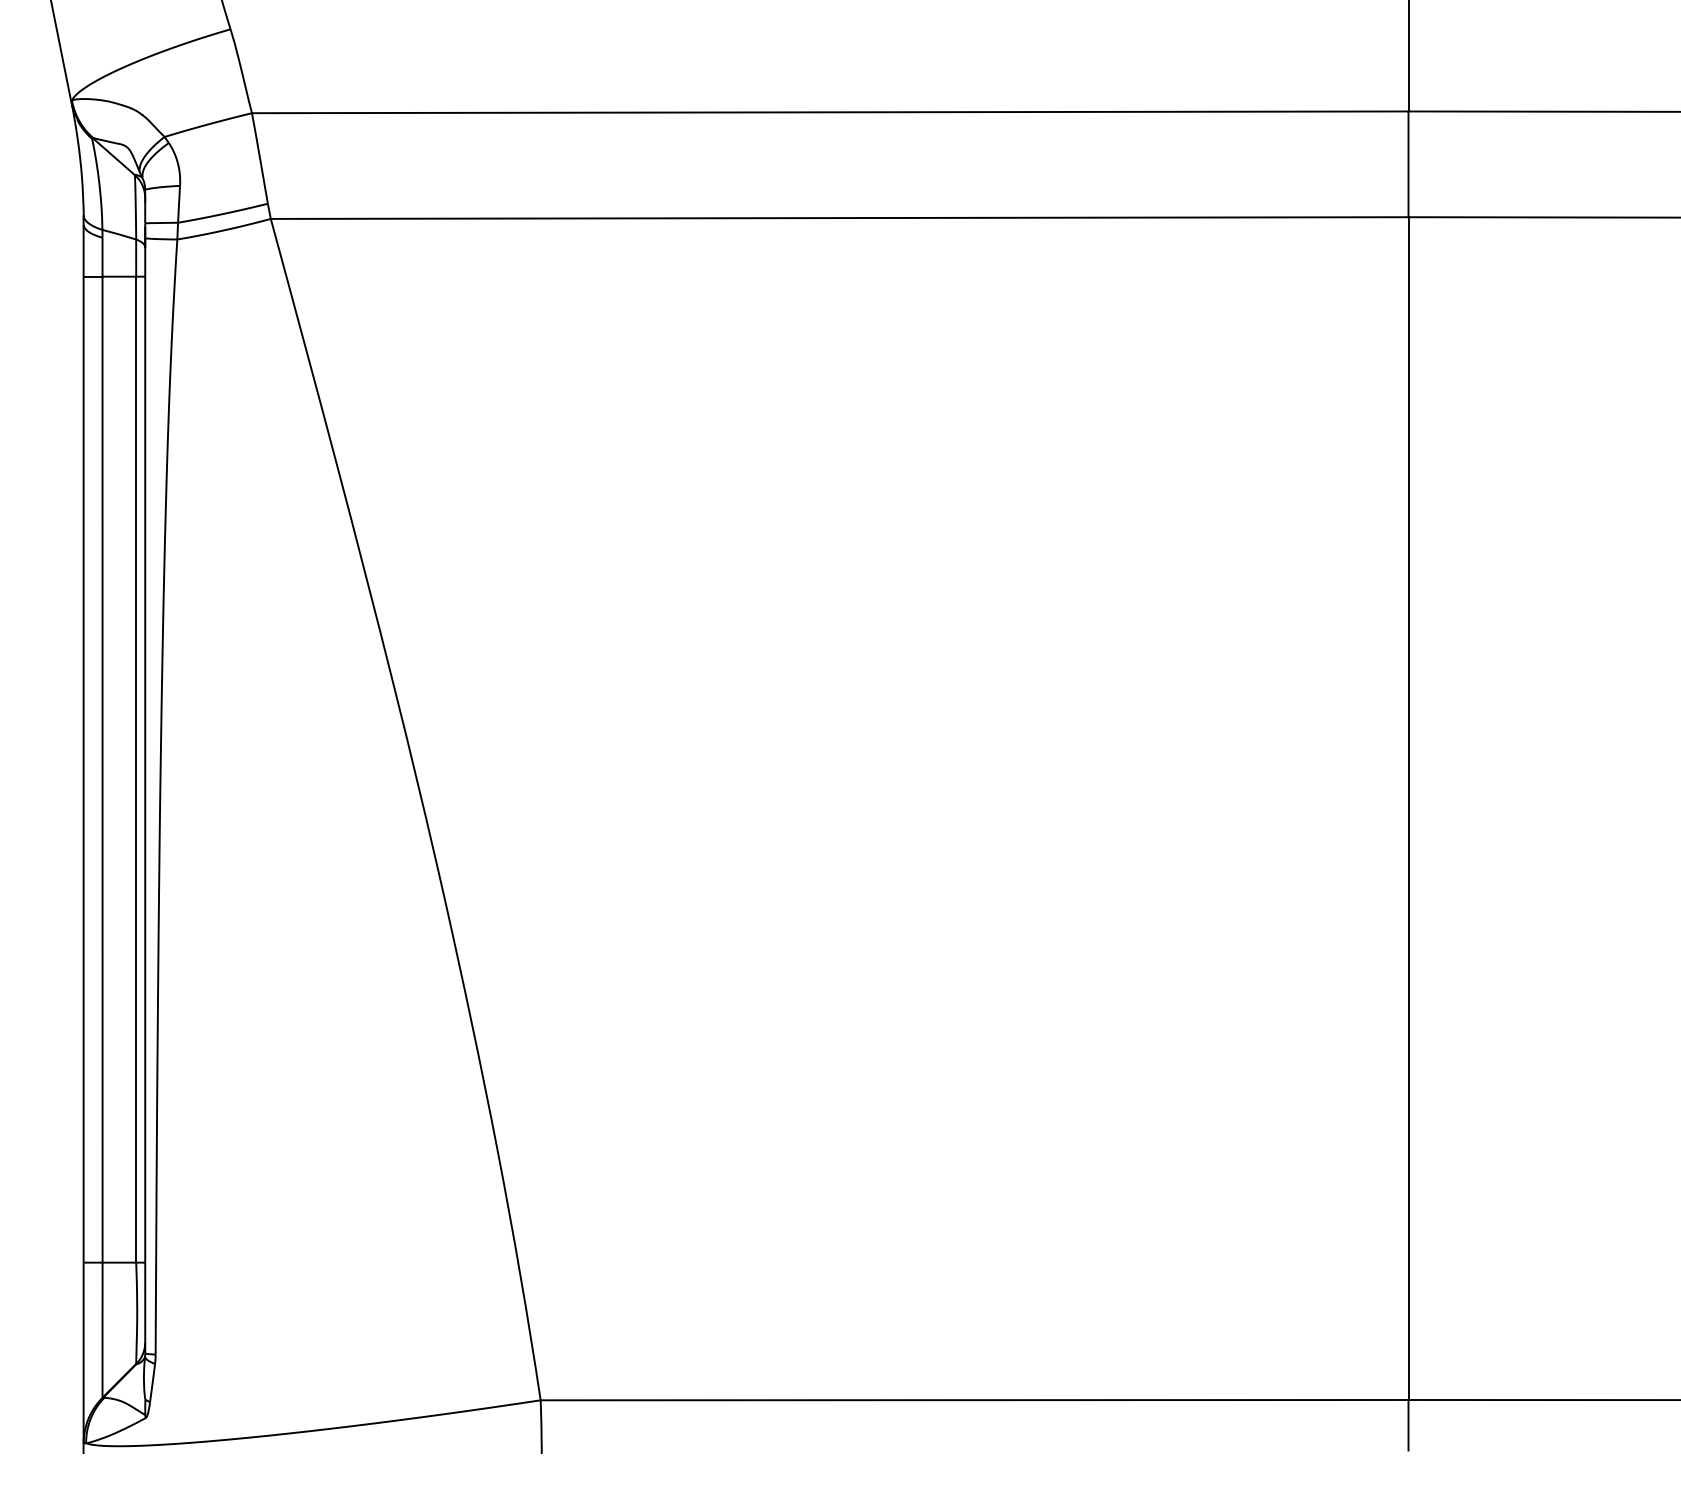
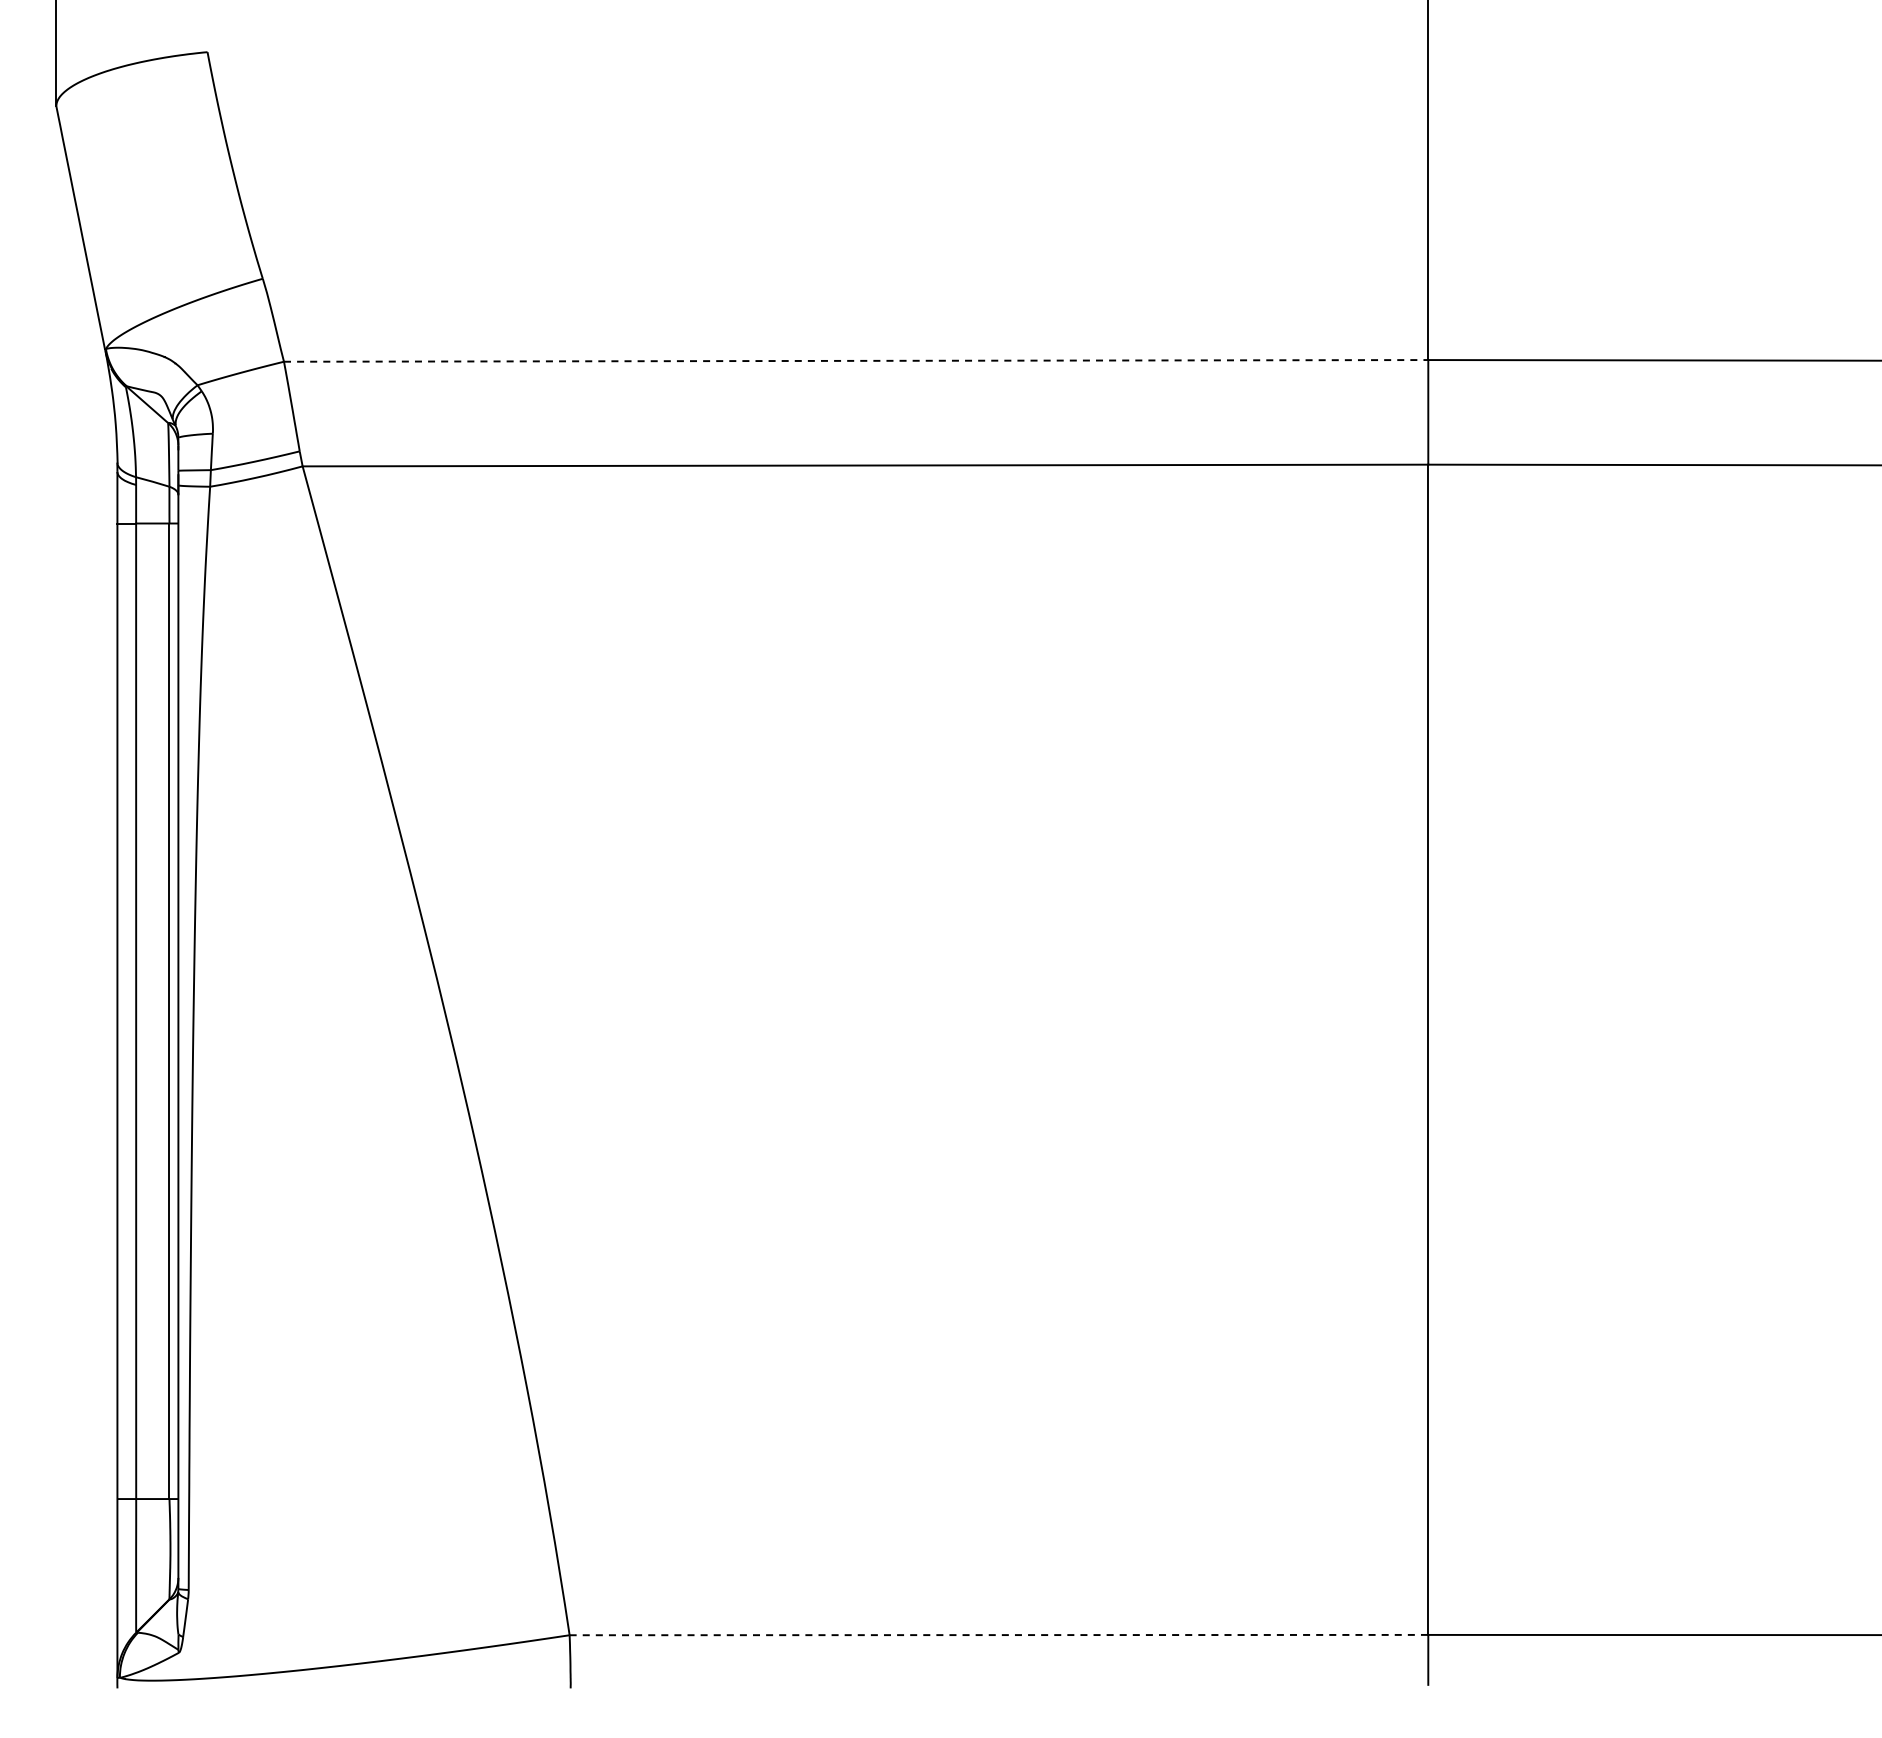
line: (830, 111) -> (856, 360), solid -> dashed
line: (975, 1400) -> (999, 1635), solid -> dashed

